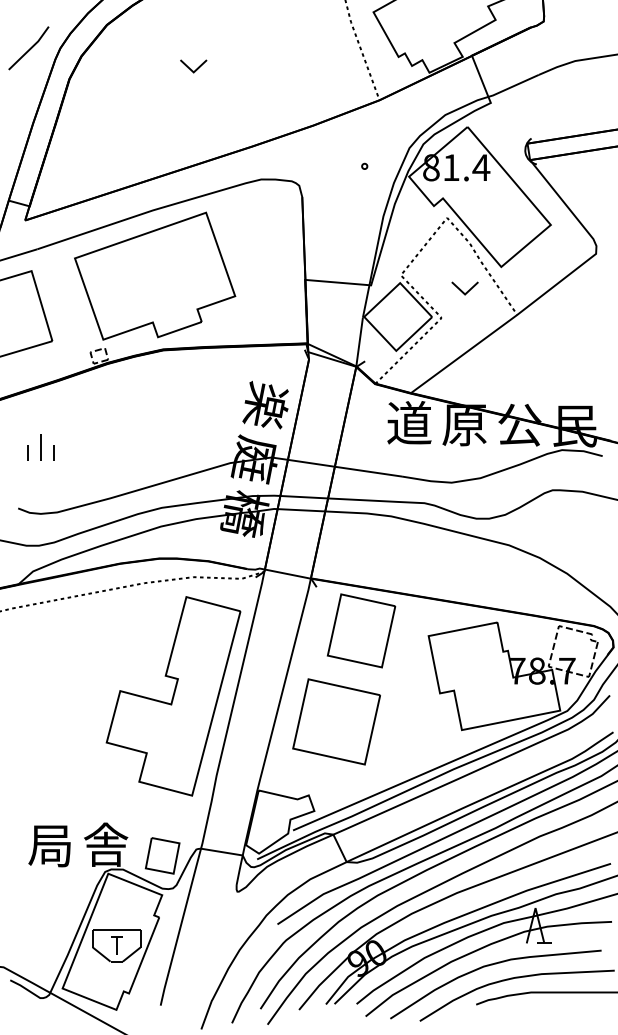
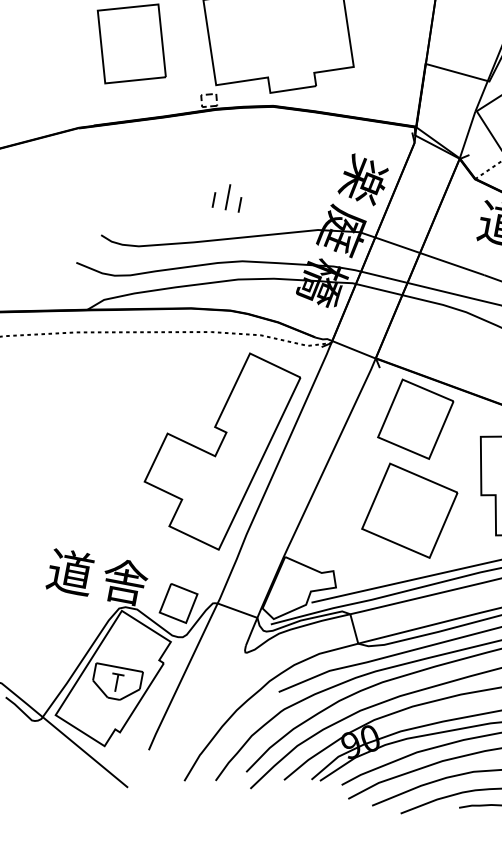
part: (40, 447) -> (227, 197), moved
part: (336, 721) -> (409, 510), moved
text: (50, 845) -> (70, 572), 局 -> 道

